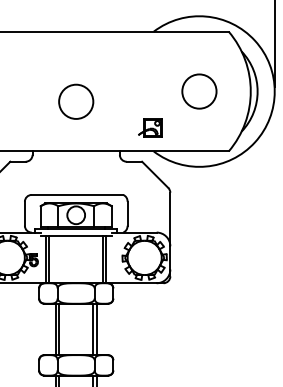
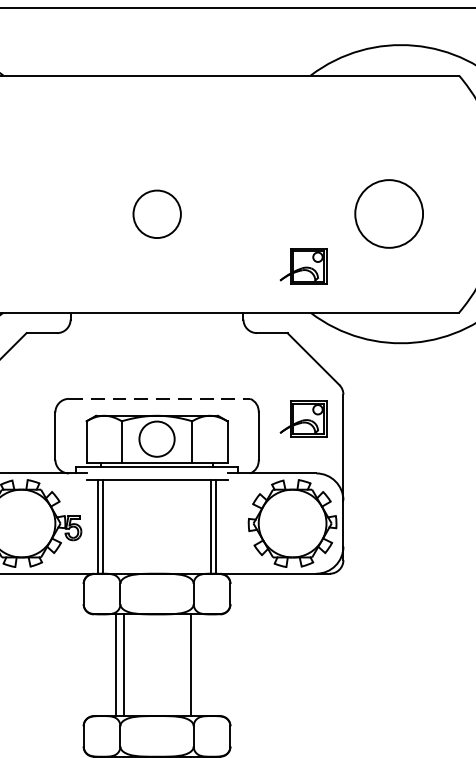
circle: (199, 91) -> (389, 213), moved
circle: (76, 101) -> (157, 213), size x0.7
line: (77, 194) -> (159, 398), solid -> dashed
part: (150, 204) -> (304, 417), added
line: (96, 329) -> (197, 665), removed

